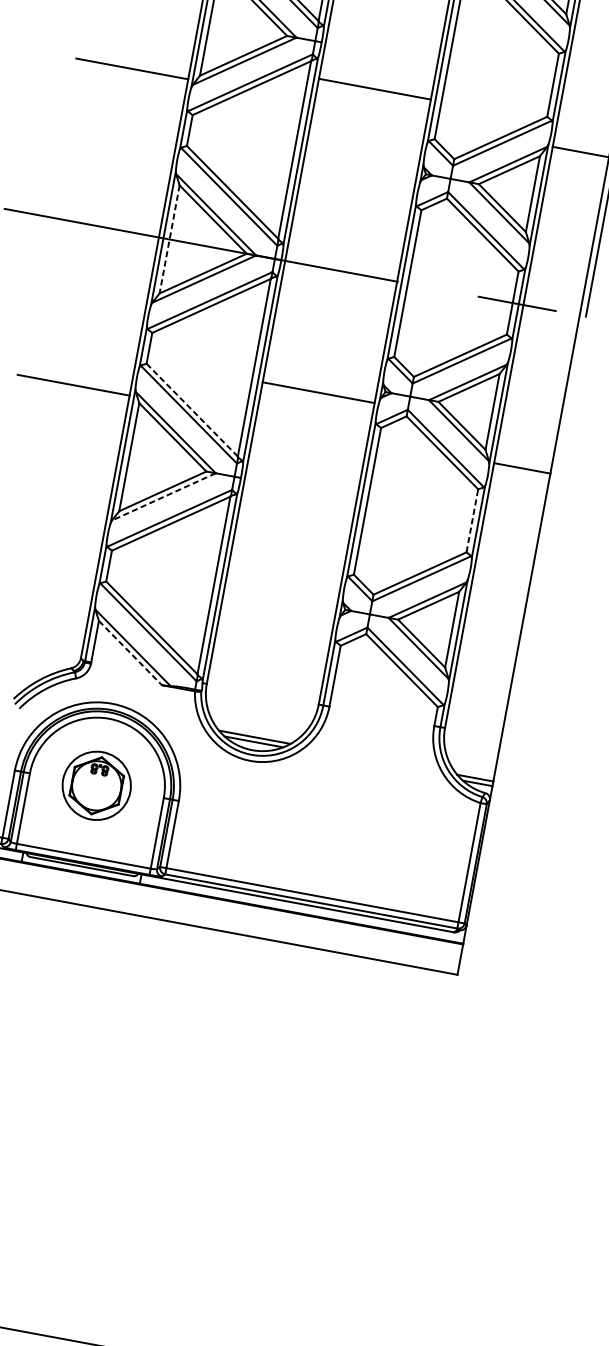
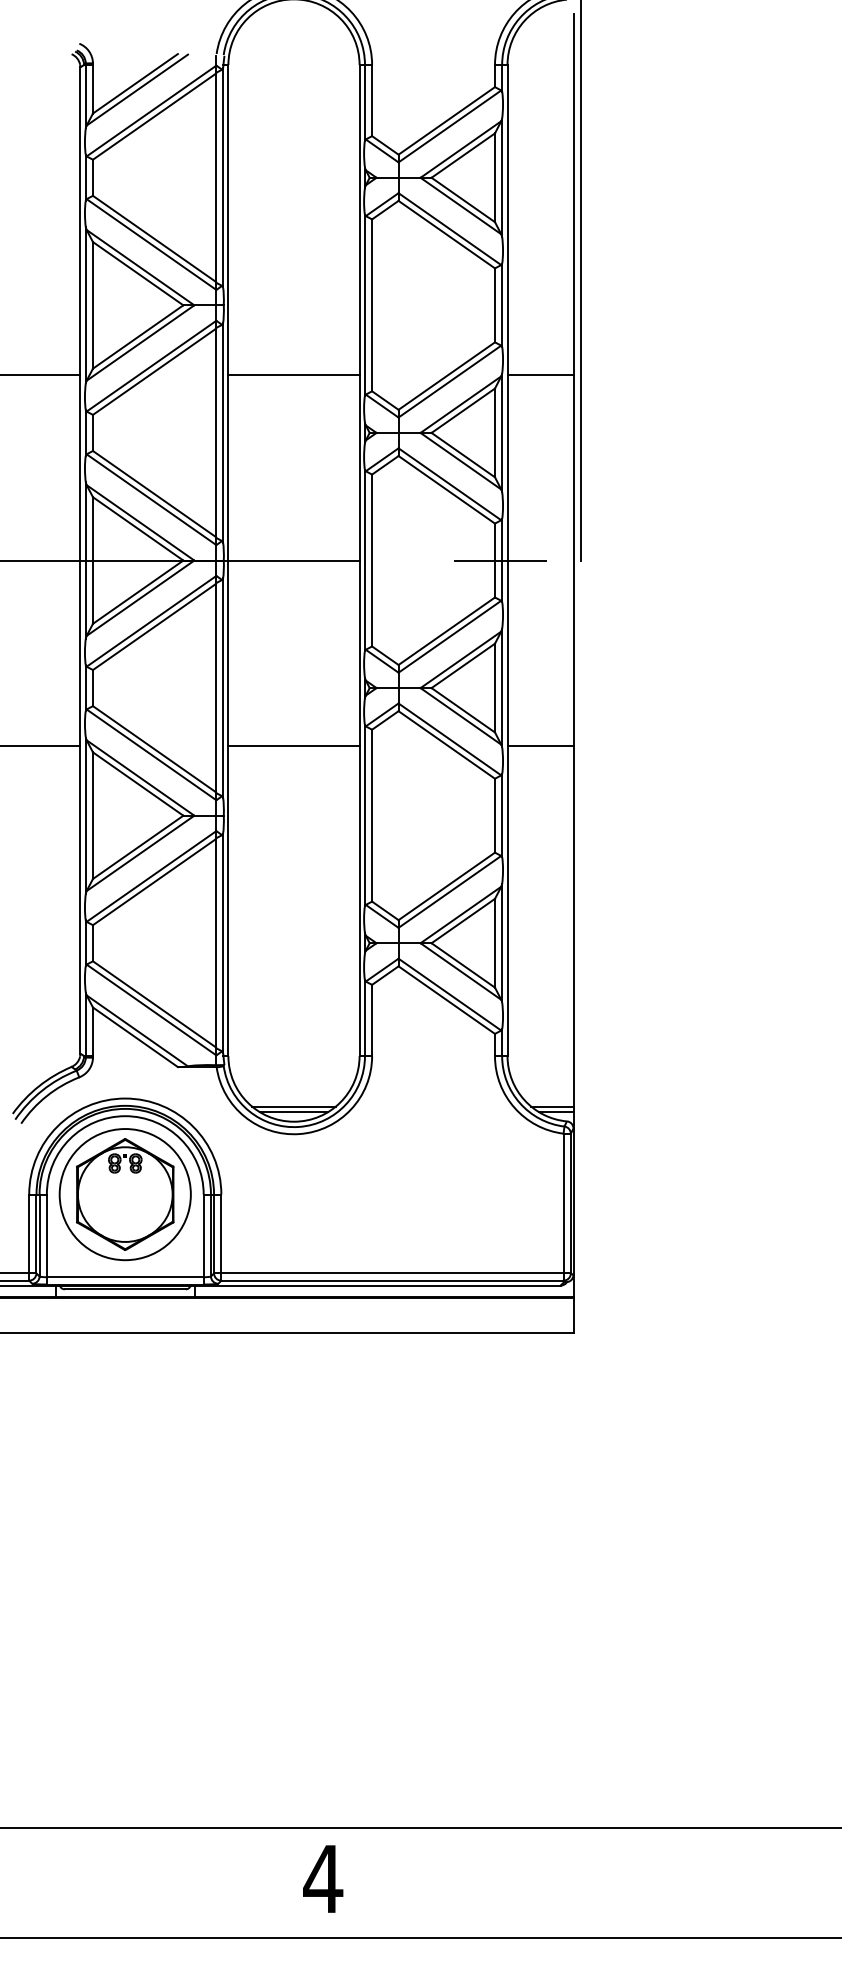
line: (374, 89) -> (293, 375), moved
line: (169, 240) -> (93, 561), dashed -> solid
line: (318, 392) -> (293, 745), moved
line: (192, 410) -> (154, 749), dashed -> solid
line: (163, 497) -> (140, 853), dashed -> solid
line: (472, 520) -> (495, 815), dashed -> solid
line: (130, 653) -> (135, 1037), dashed -> solid
part: (96, 785) -> (124, 1194), size x1.67

